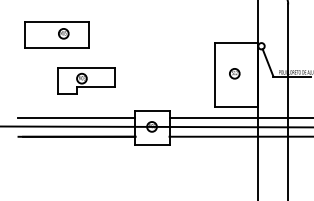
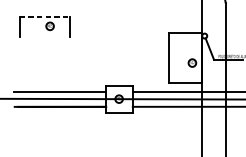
line: (56, 22) -> (44, 17), solid -> dashed
line: (56, 47) -> (44, 37), removed
part: (234, 73) -> (192, 62), moved
part: (86, 80) -> (67, 62), removed

